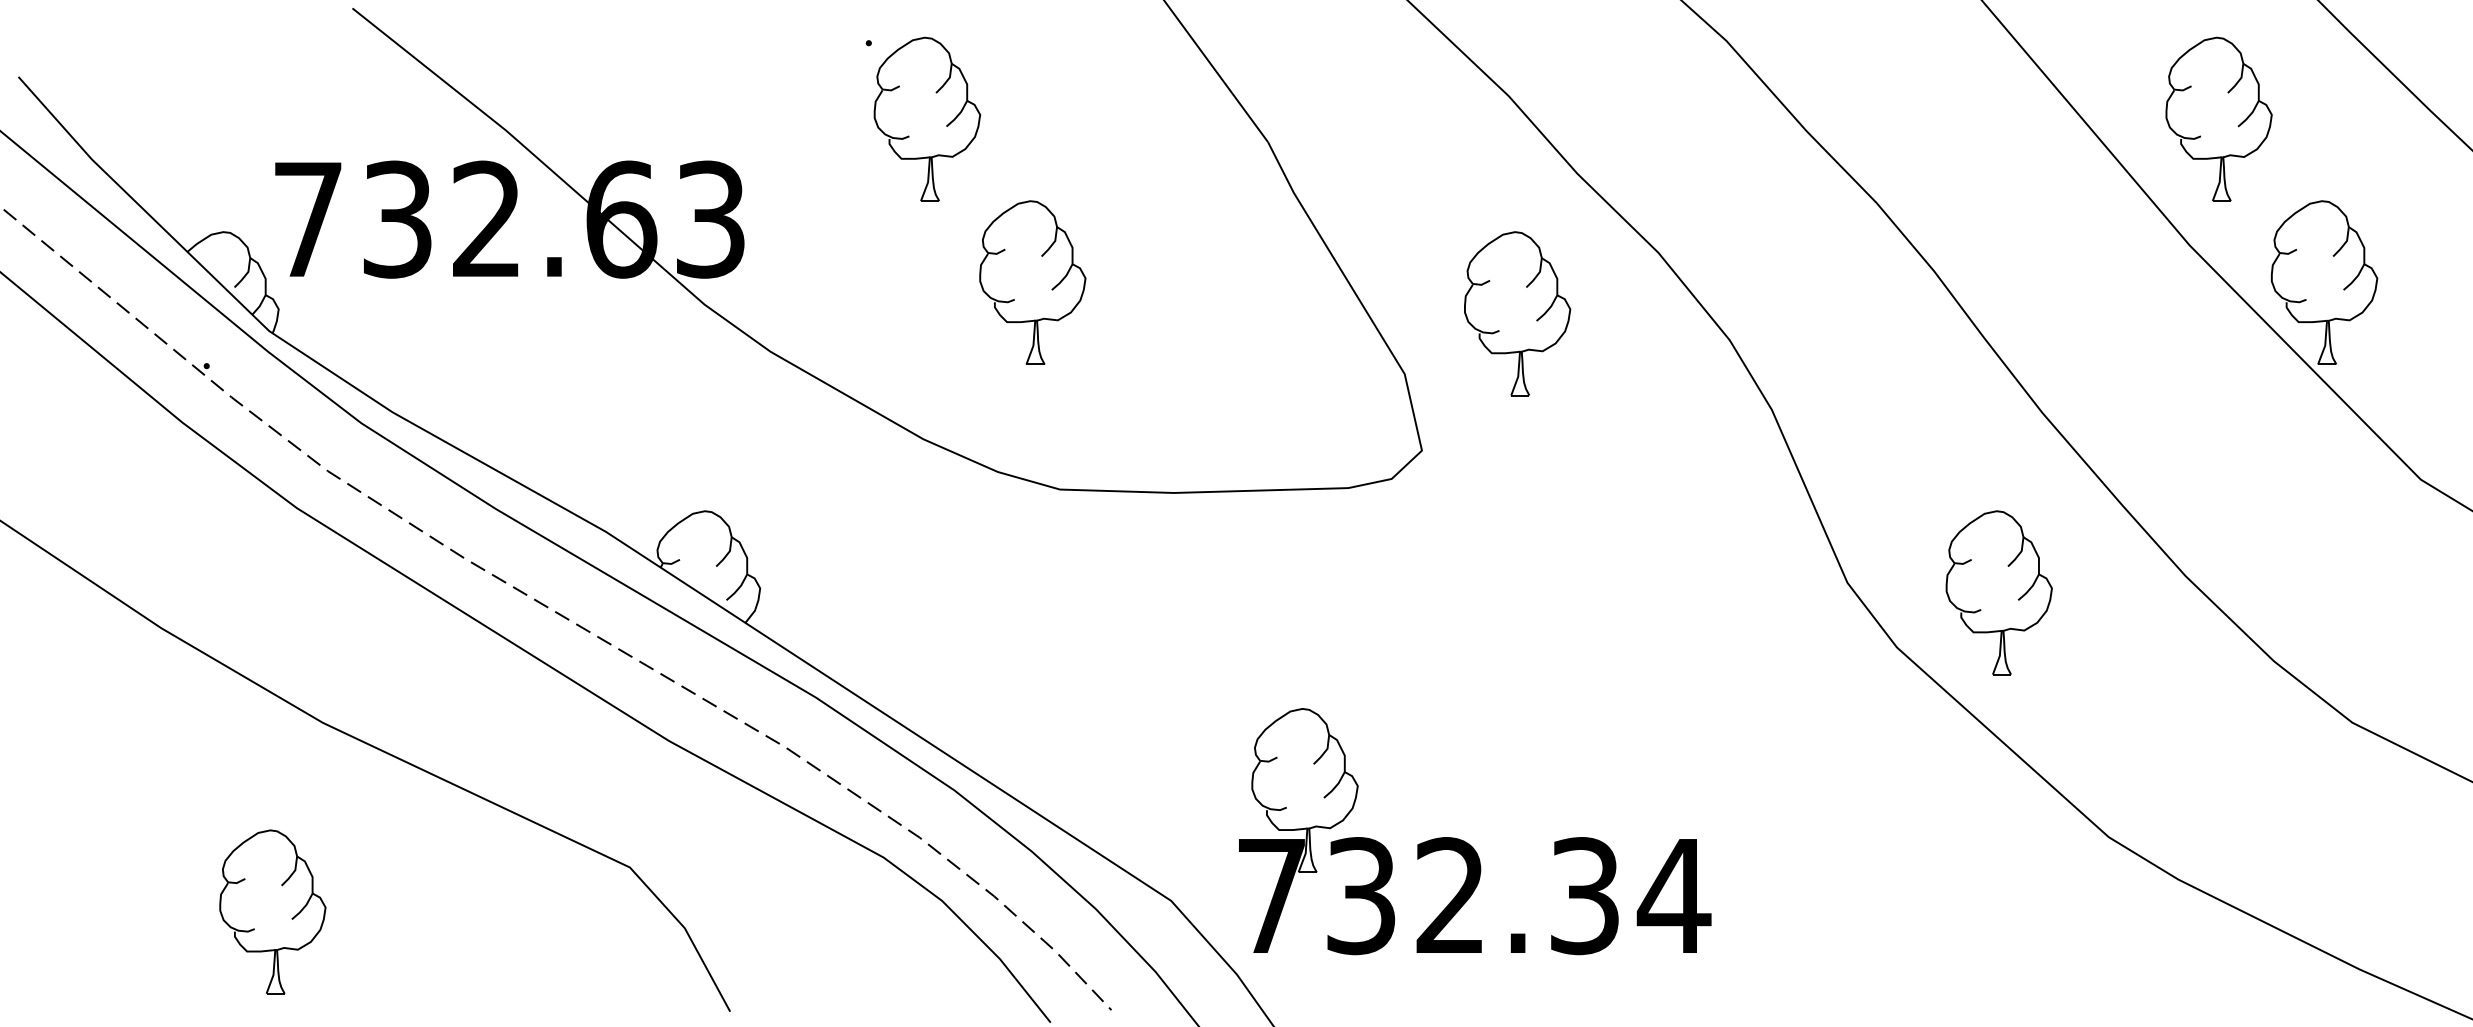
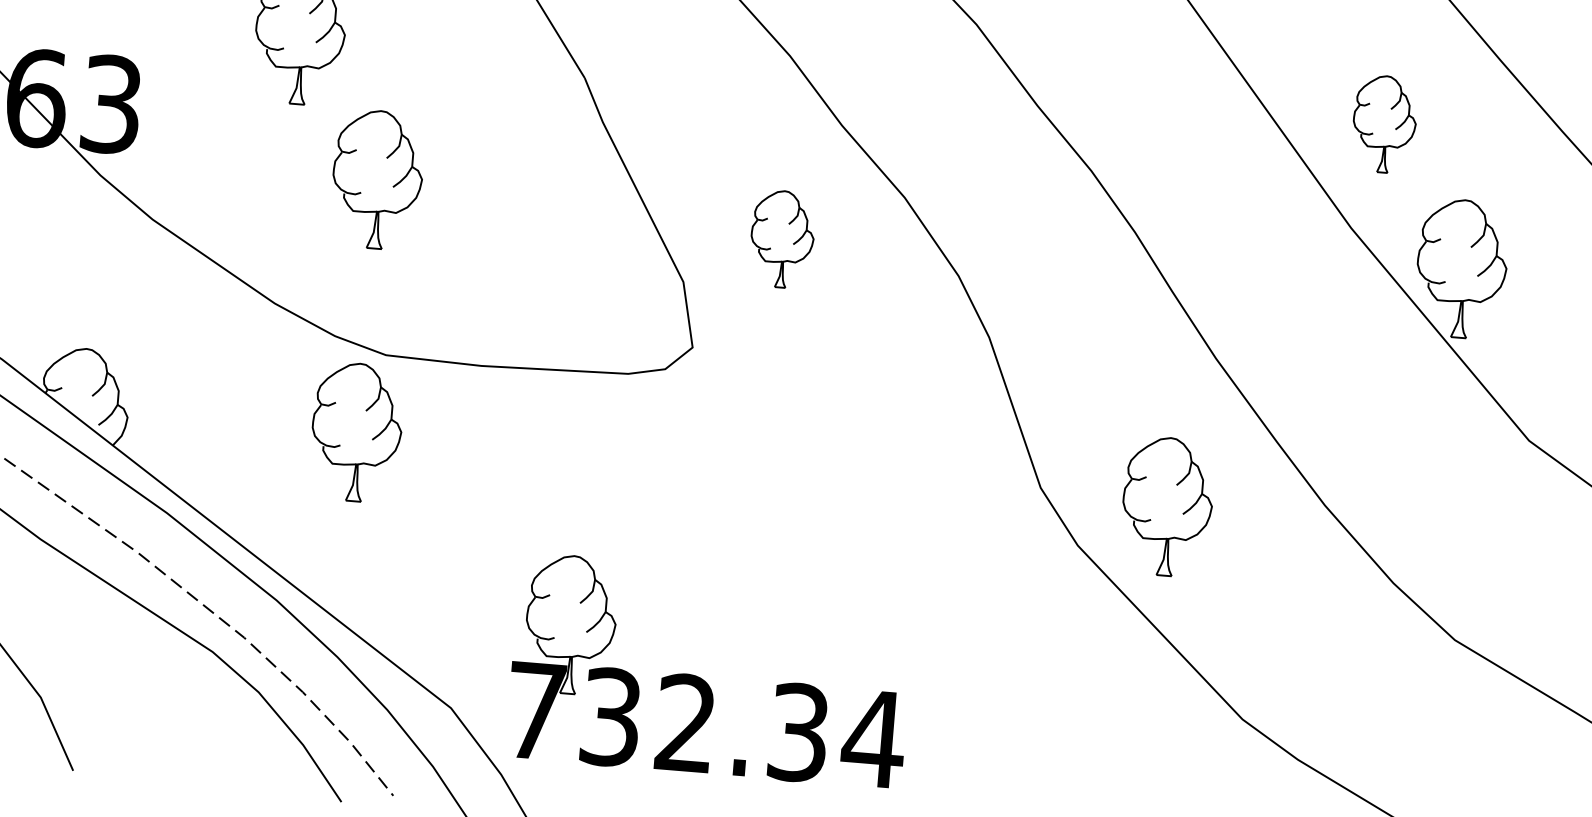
part: (2218, 118) -> (1384, 123), size x0.7
part: (1517, 313) -> (782, 239), size x0.7
part: (1032, 583) -> (356, 432), added

